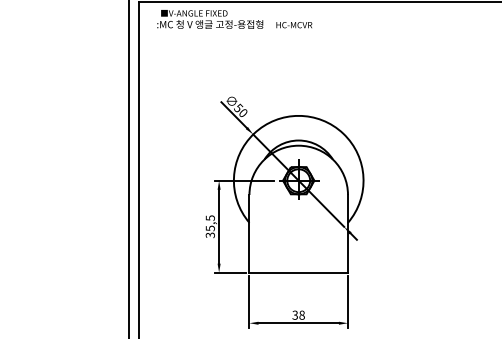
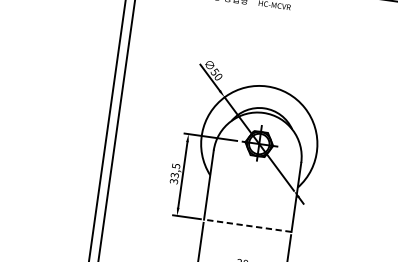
text: (209, 227) -> (174, 174), 35,5 -> 33,5
line: (298, 272) -> (247, 225), solid -> dashed

